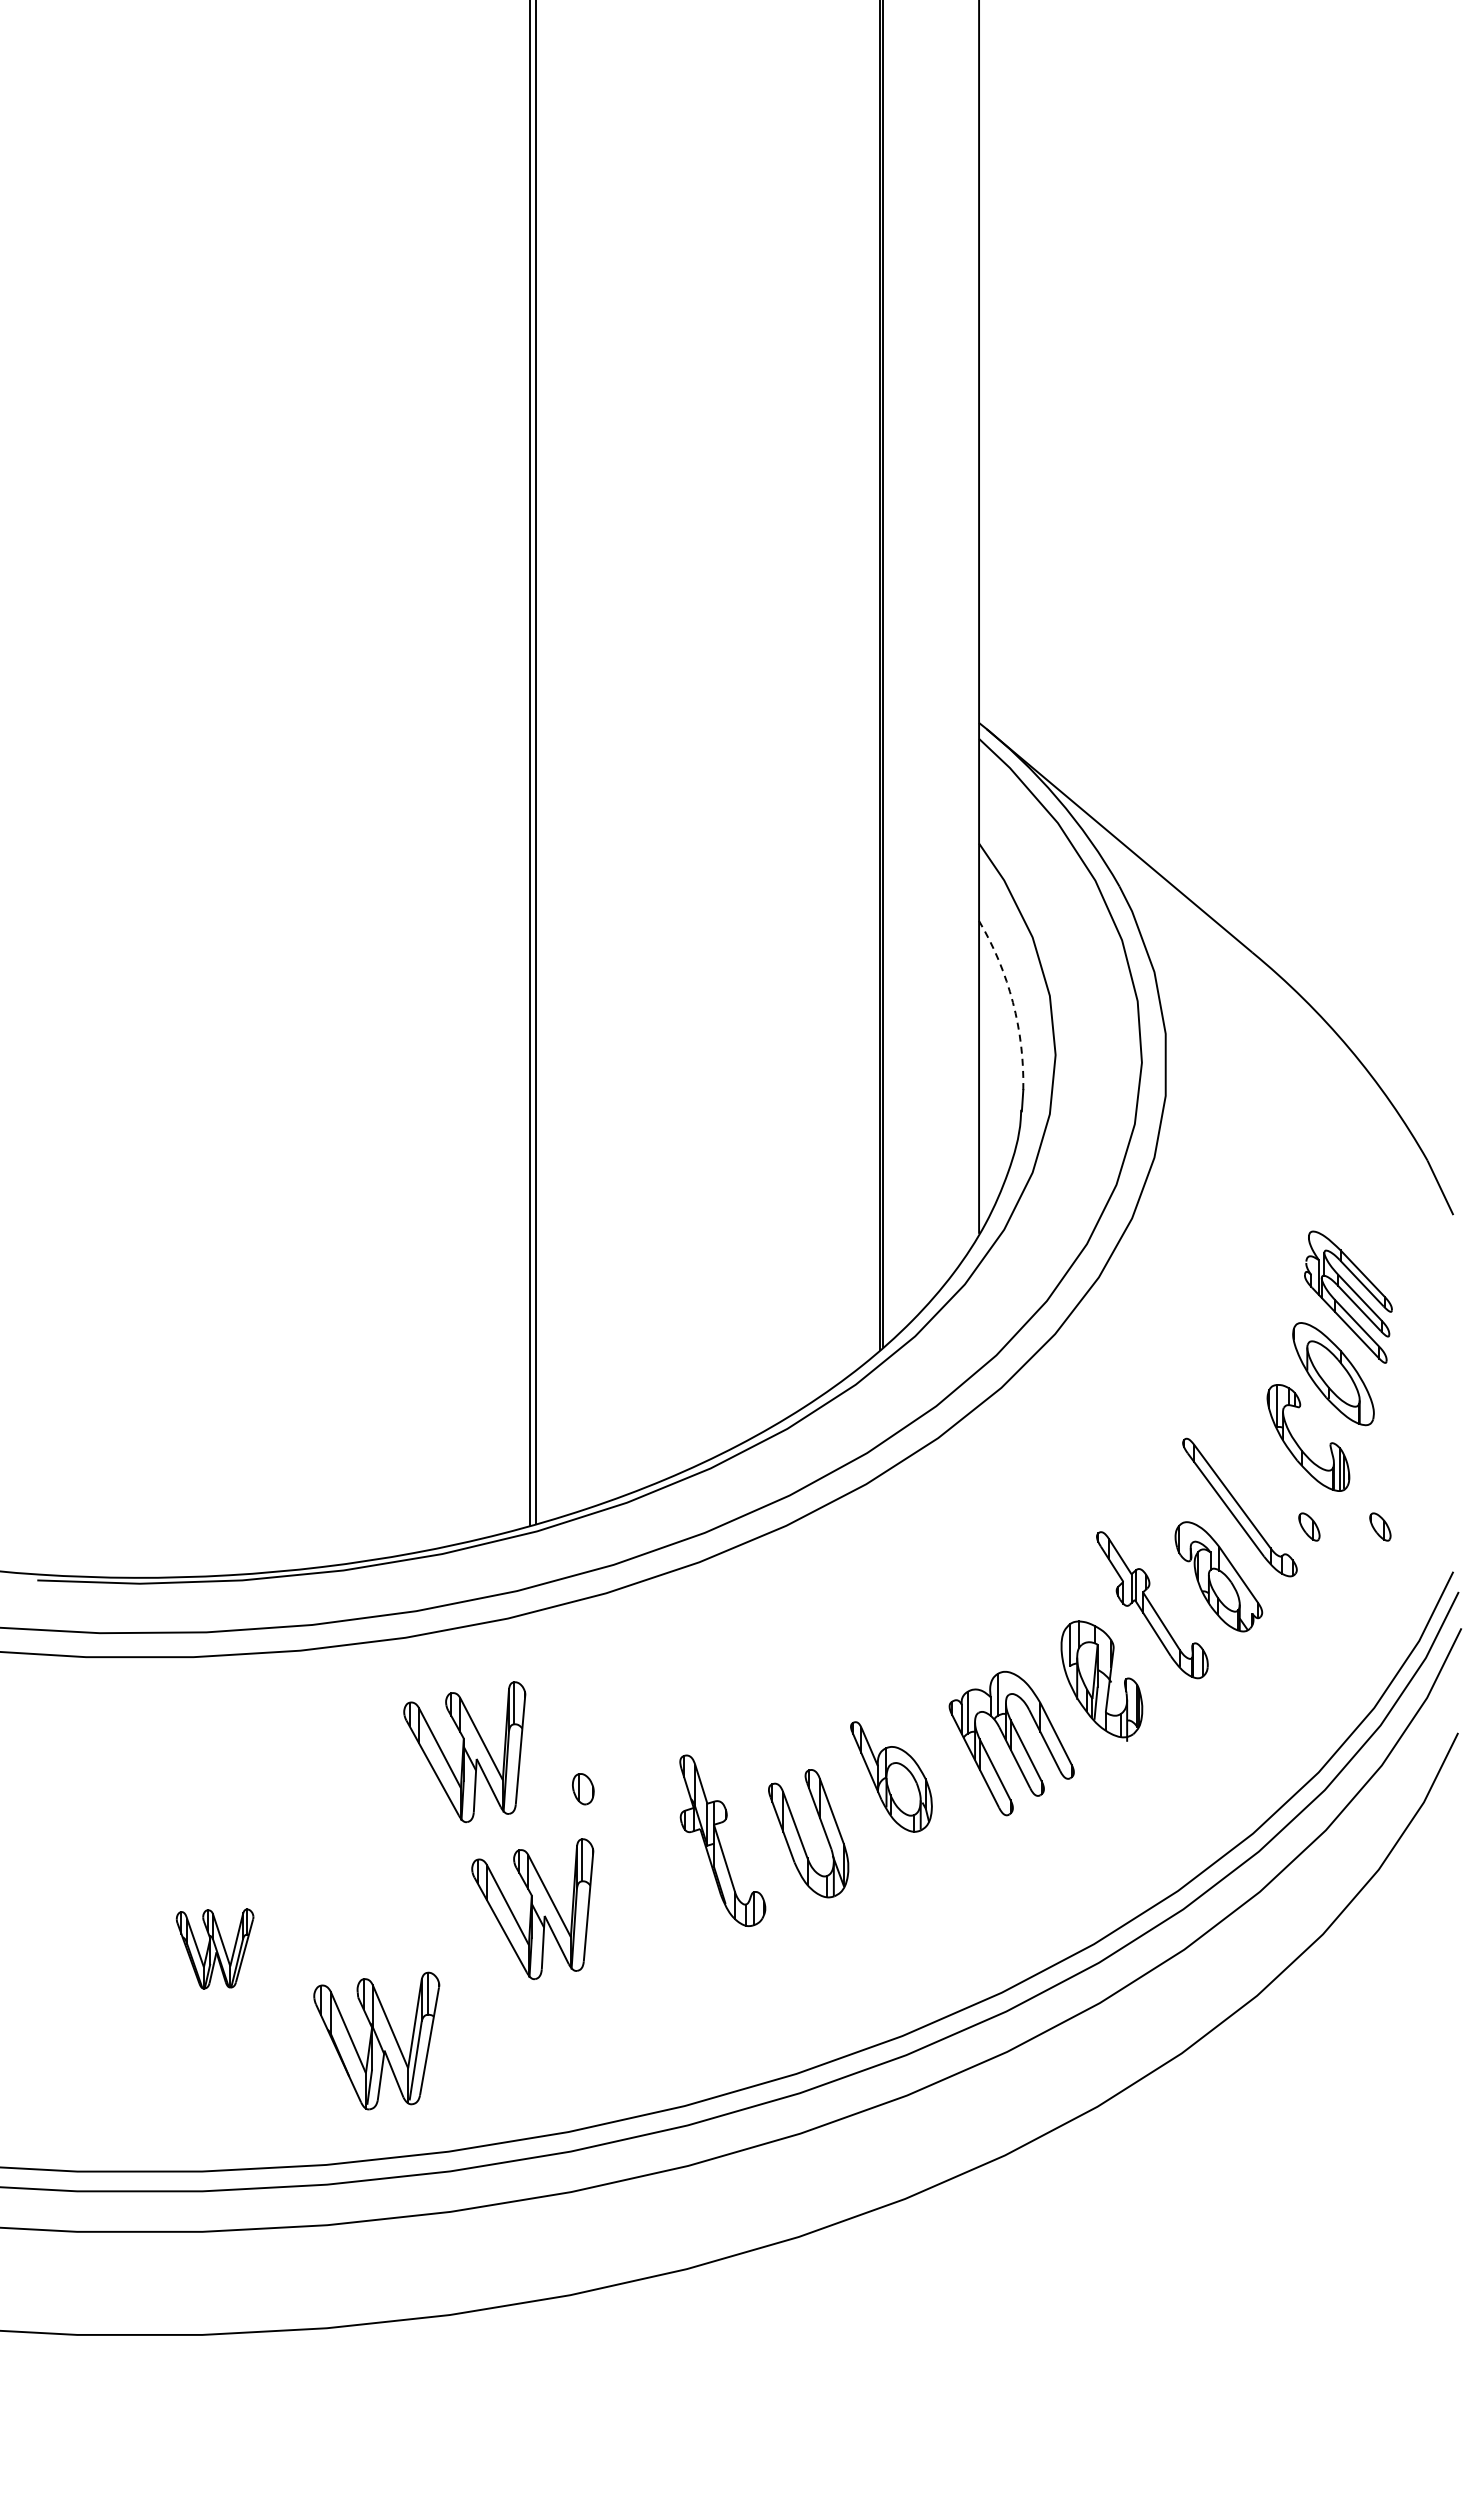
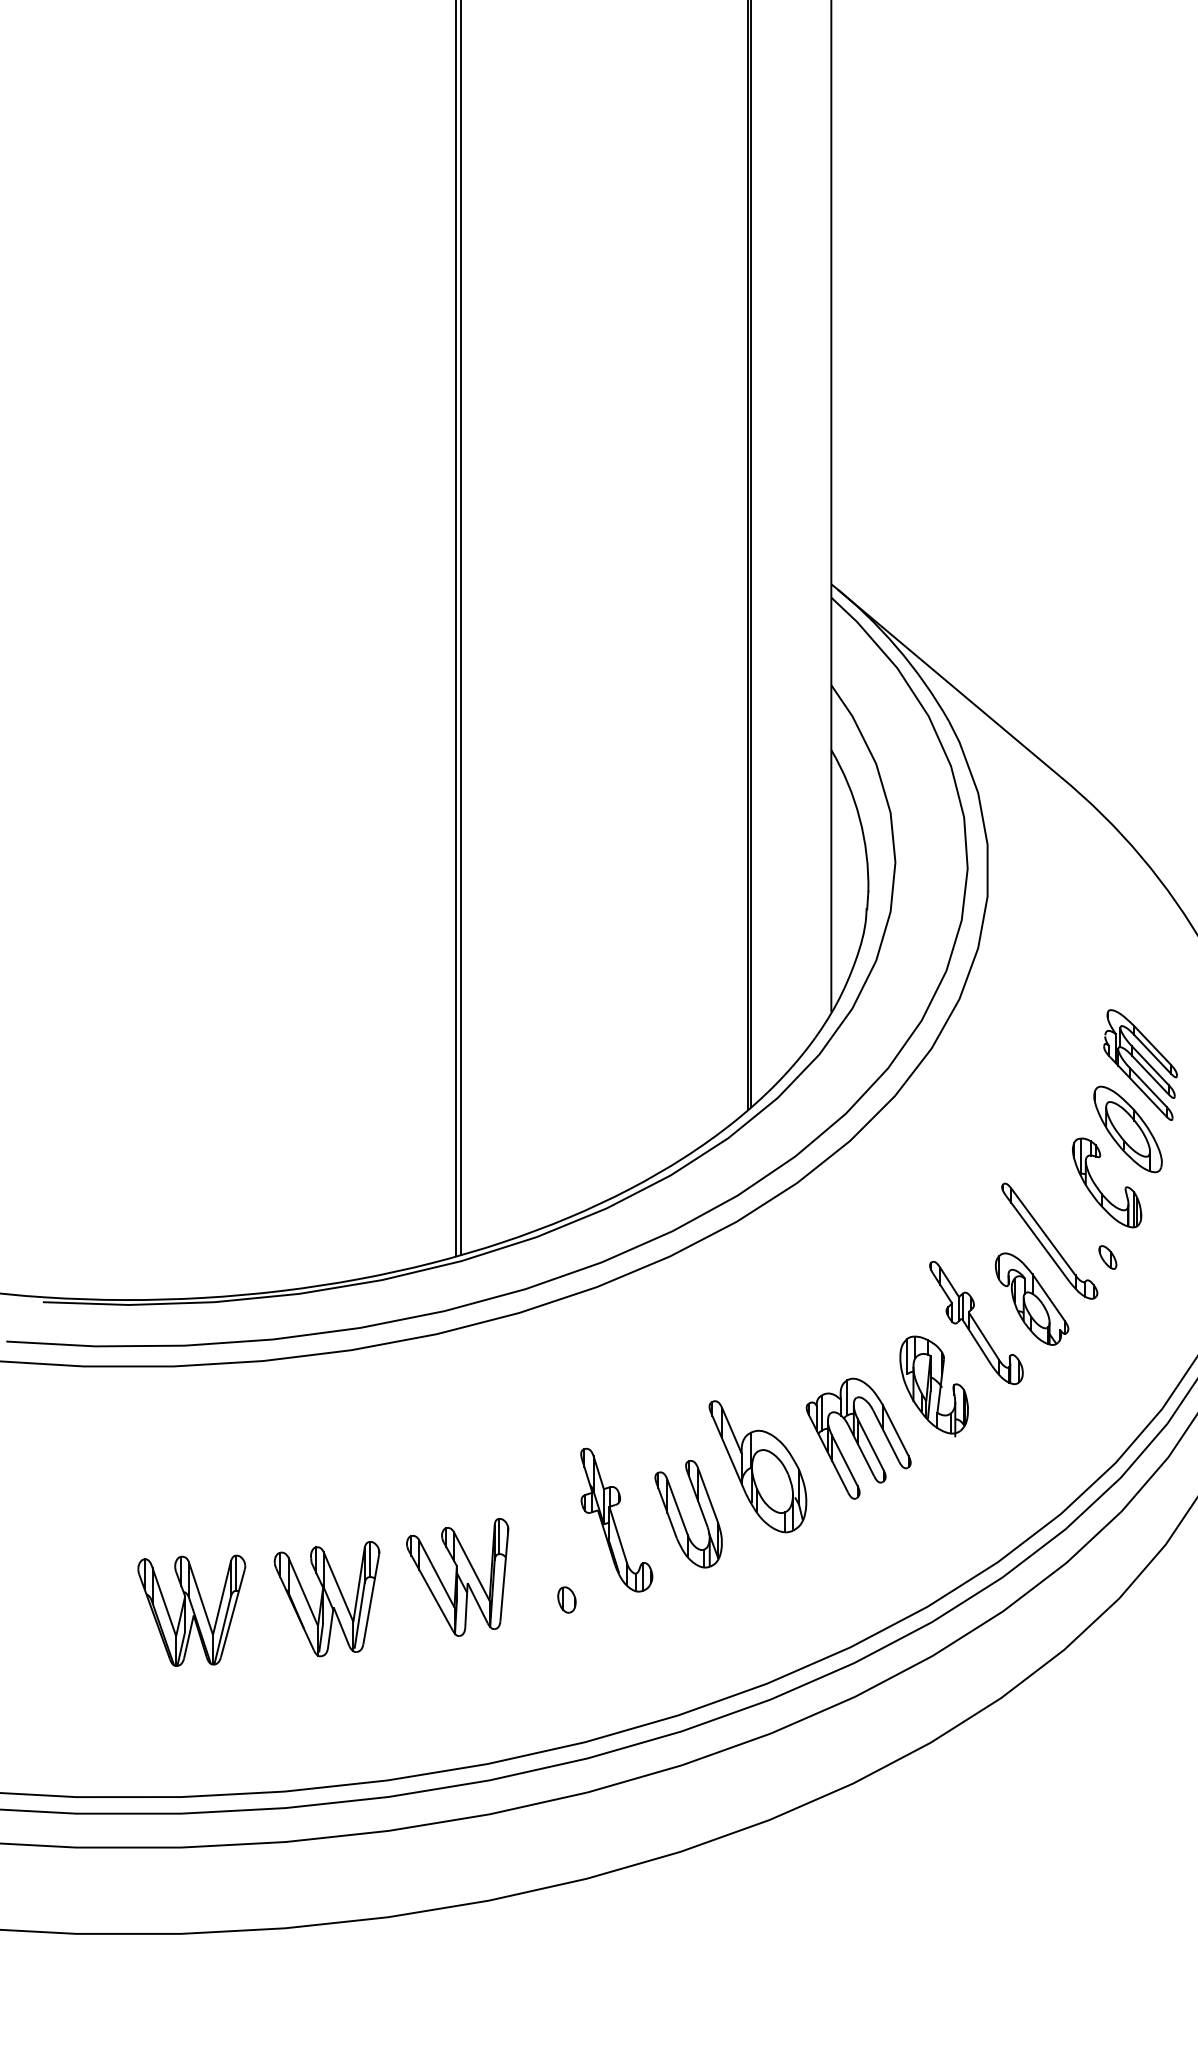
arc: (1012, 1002) -> (859, 818), dashed -> solid
part: (1380, 1526) -> (1167, 1257), removed
part: (464, 1752) -> (400, 1446), removed
part: (891, 1776) -> (758, 1466), size x1.43
part: (583, 1789) -> (567, 1600), moved
part: (214, 1948) -> (191, 1610), size x1.67
part: (376, 2040) -> (326, 1598), moved

